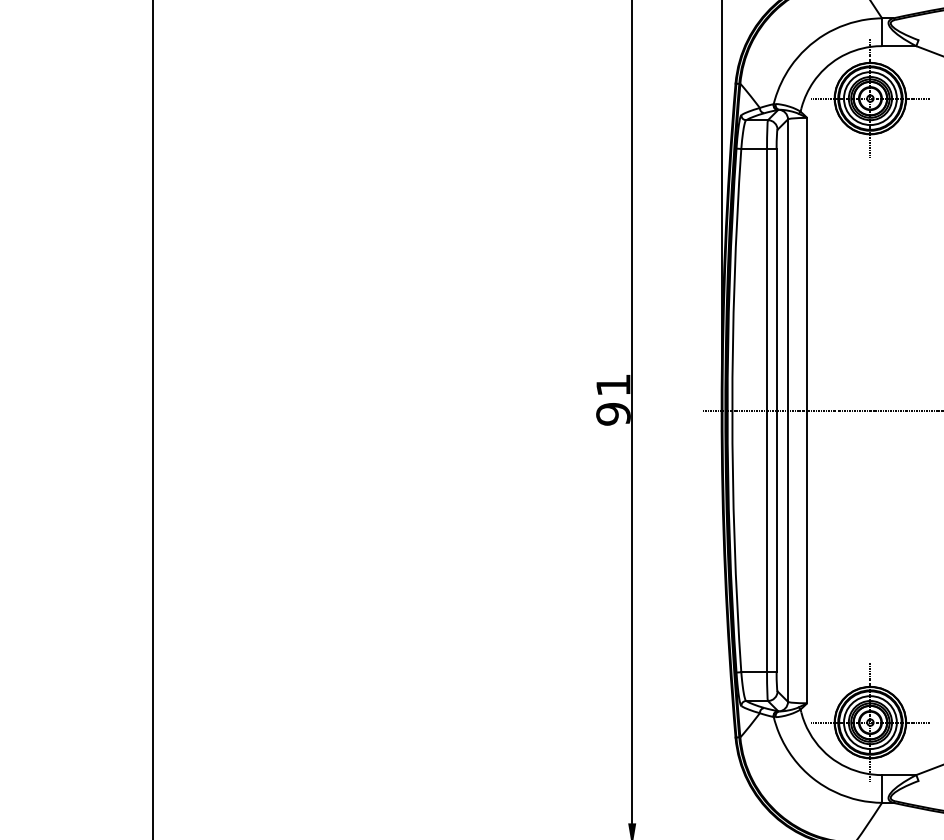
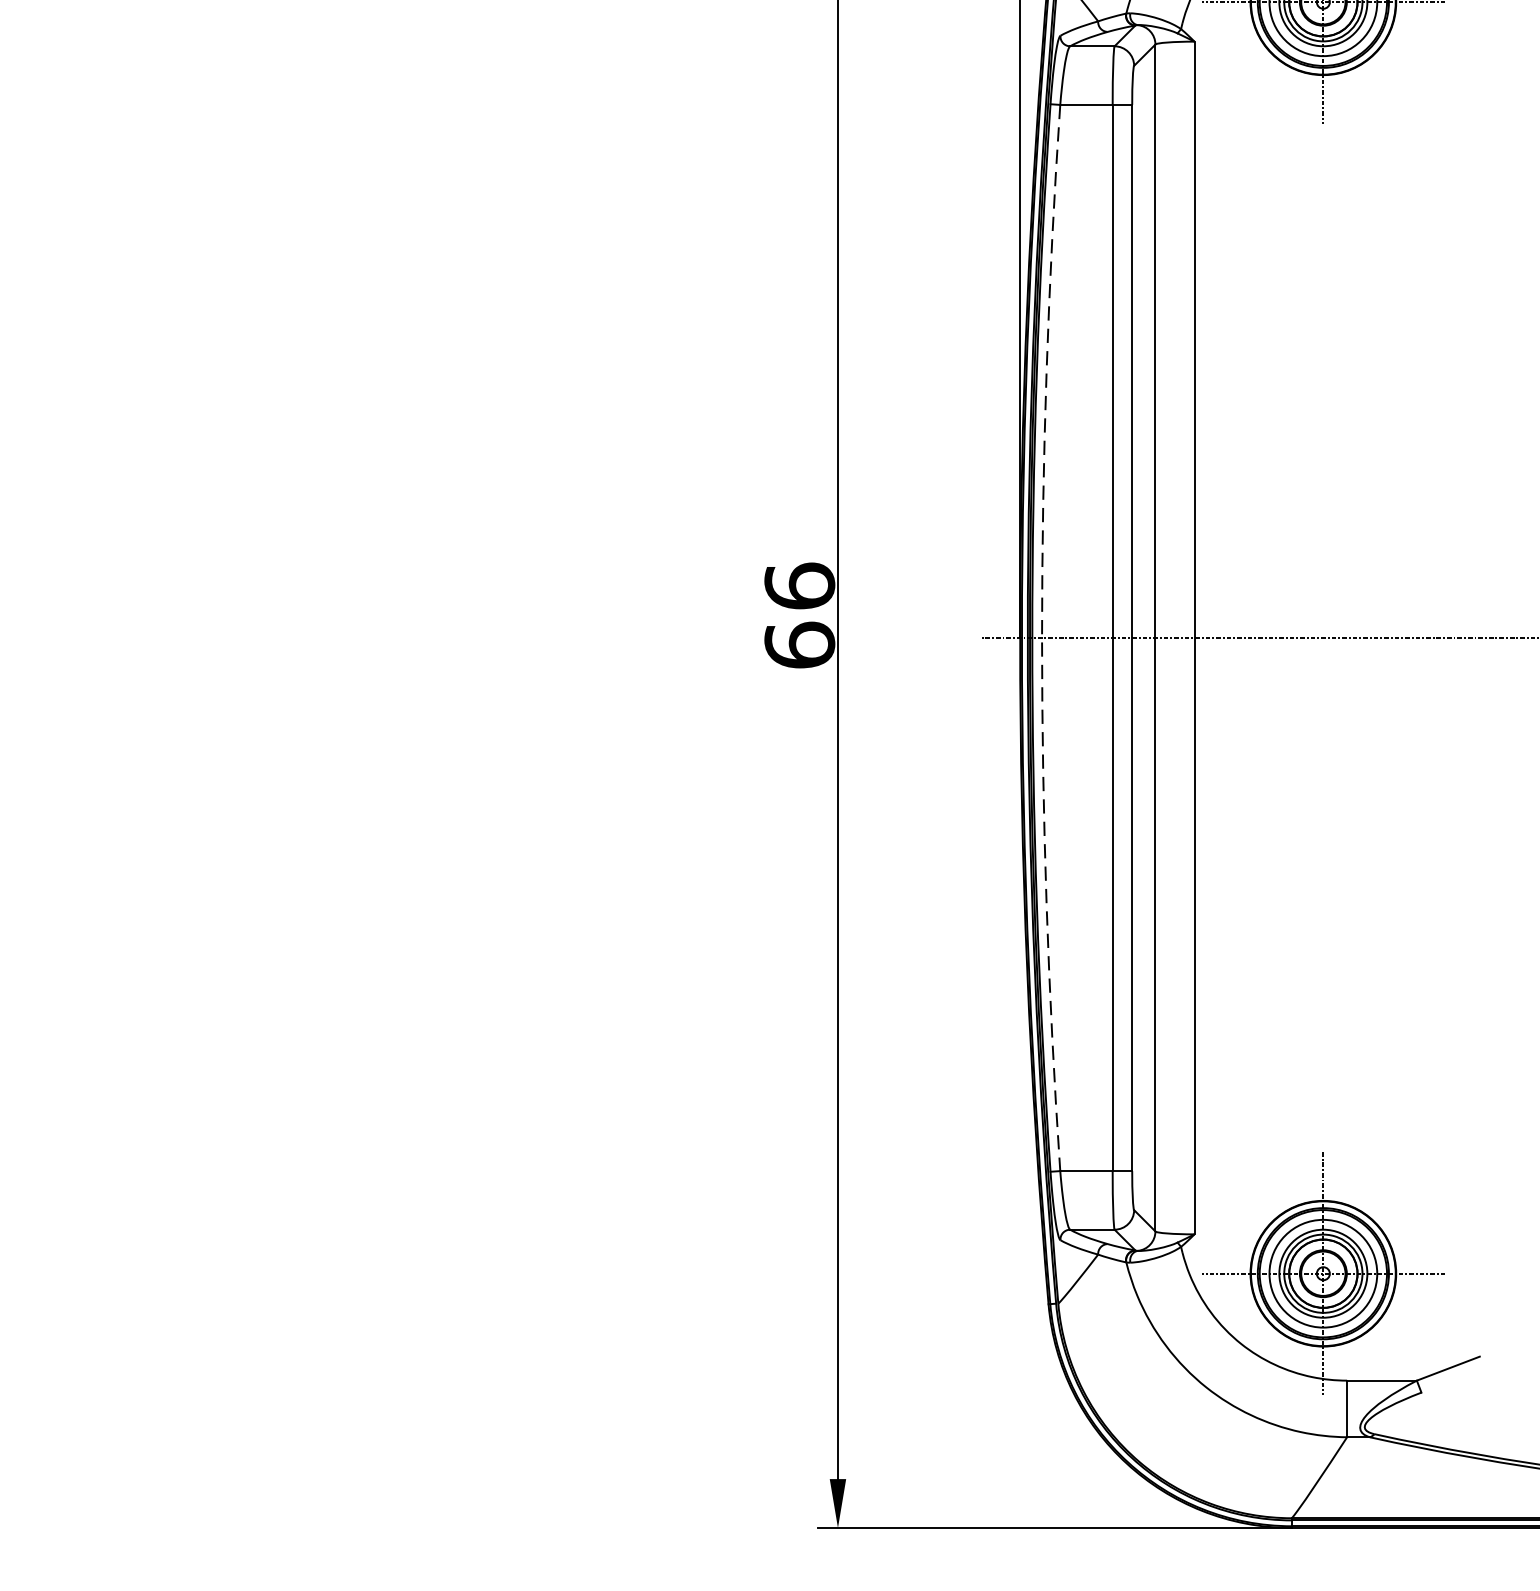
text: (613, 399) -> (799, 615), 91 -> 66
arc: (732, 410) -> (1042, 637), solid -> dashed

